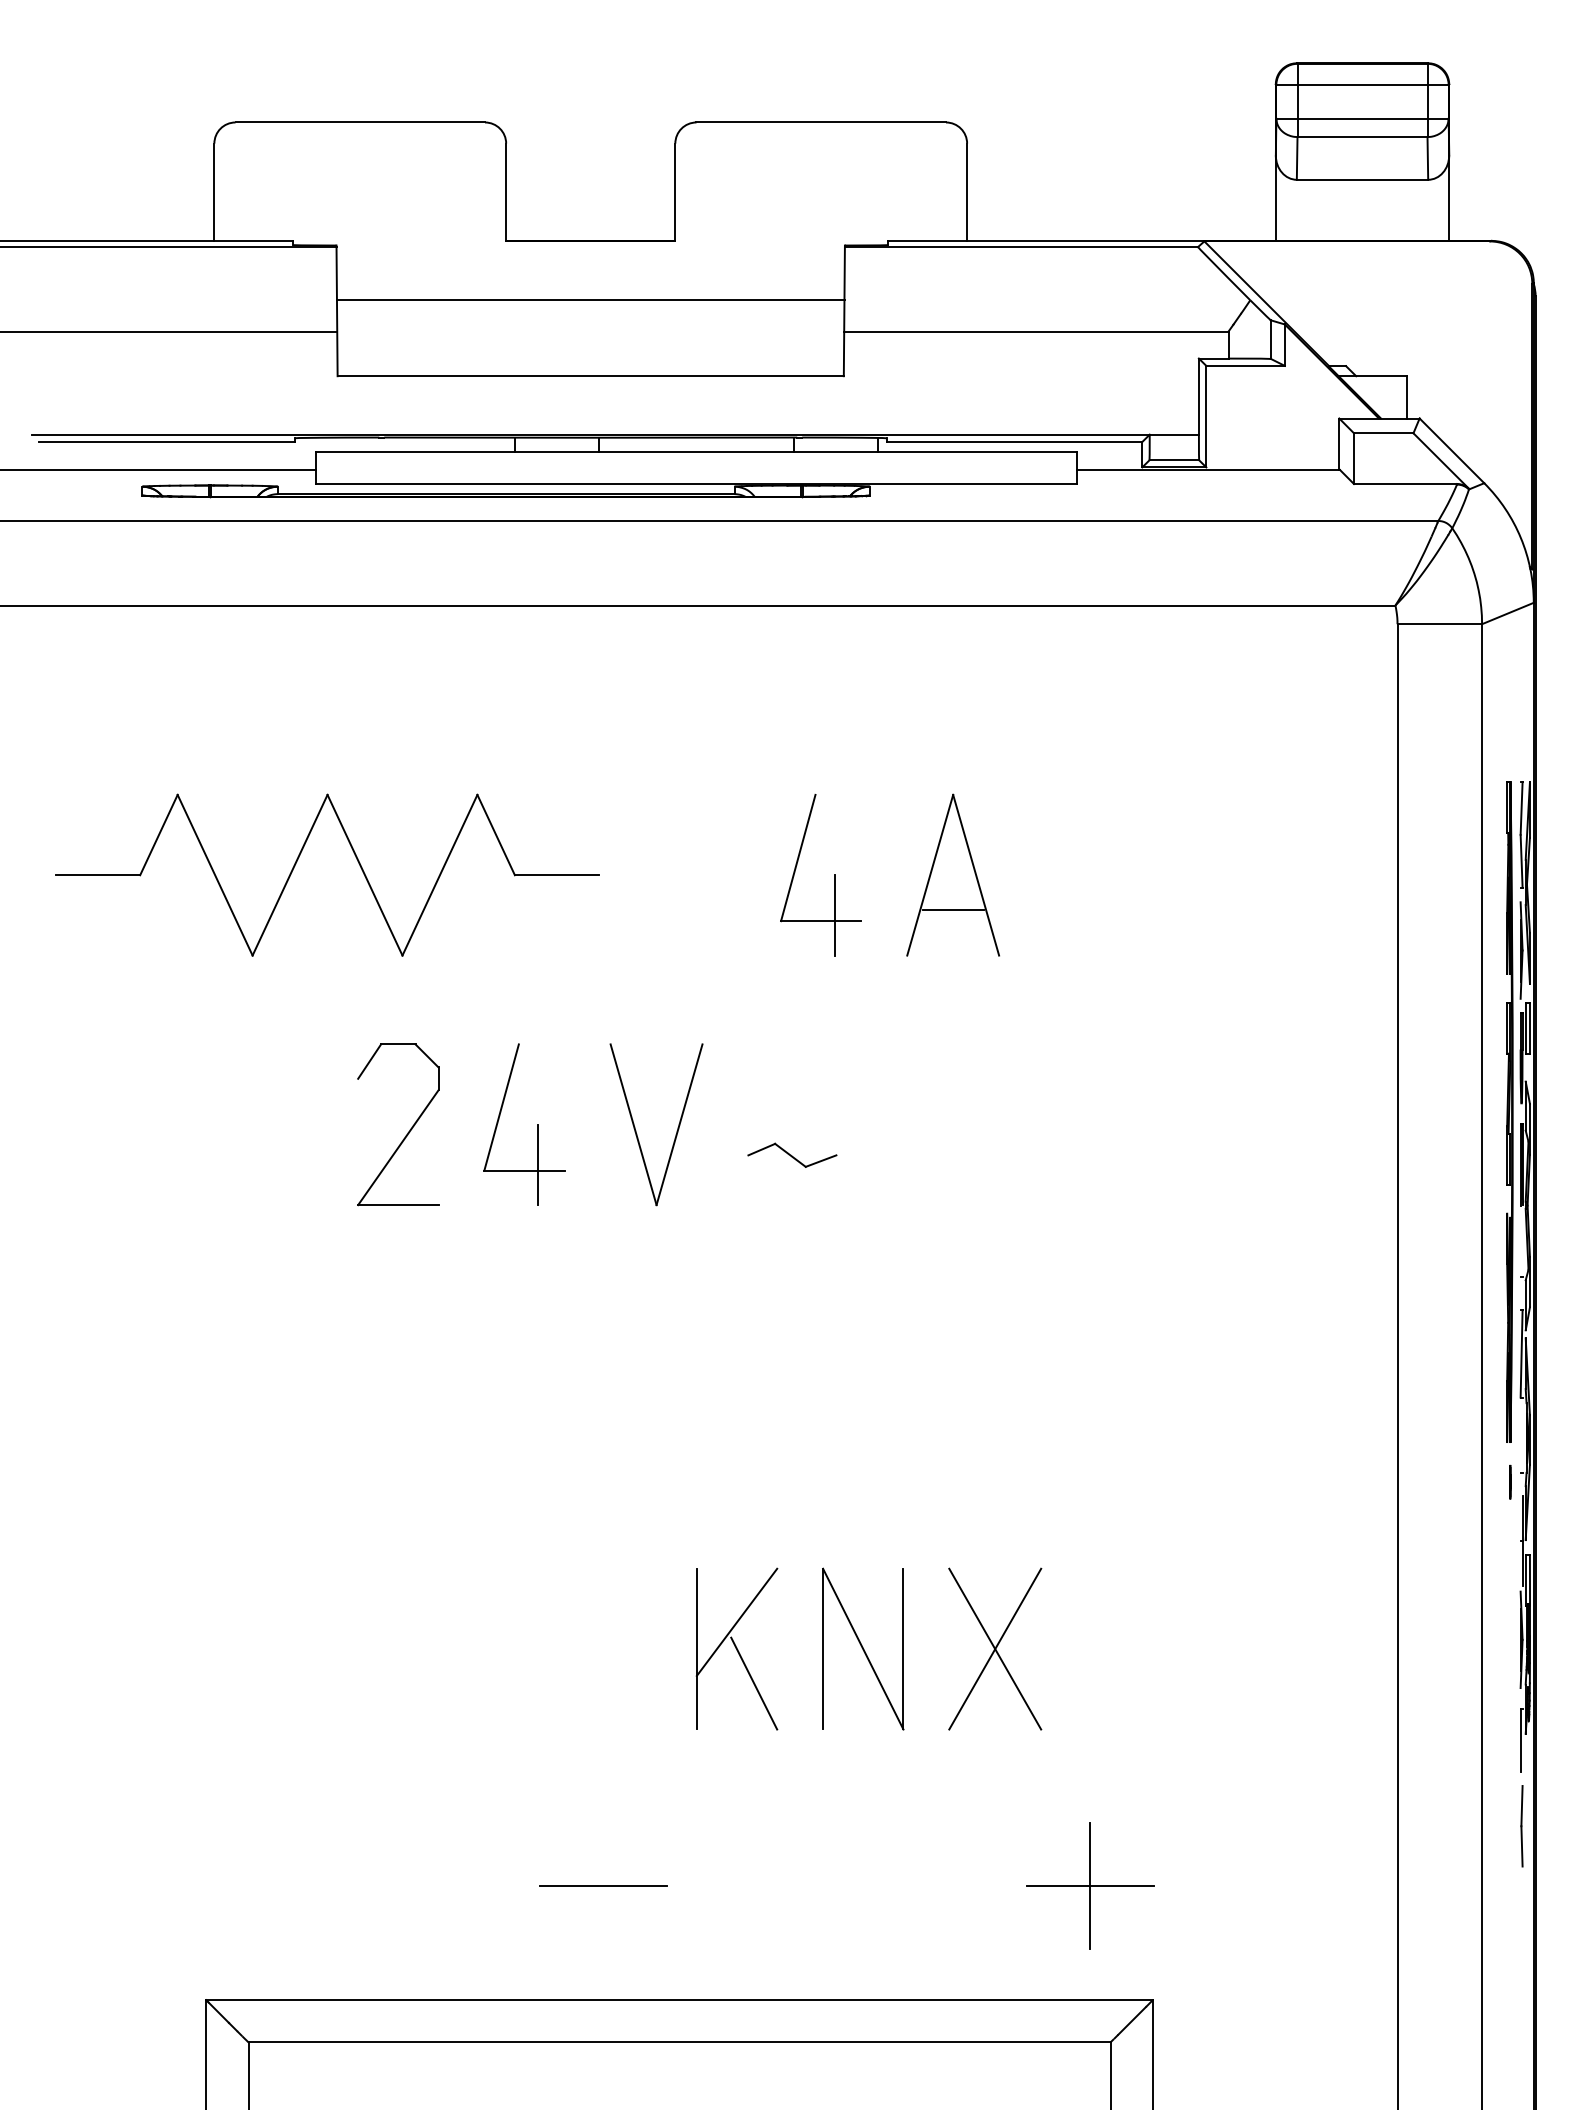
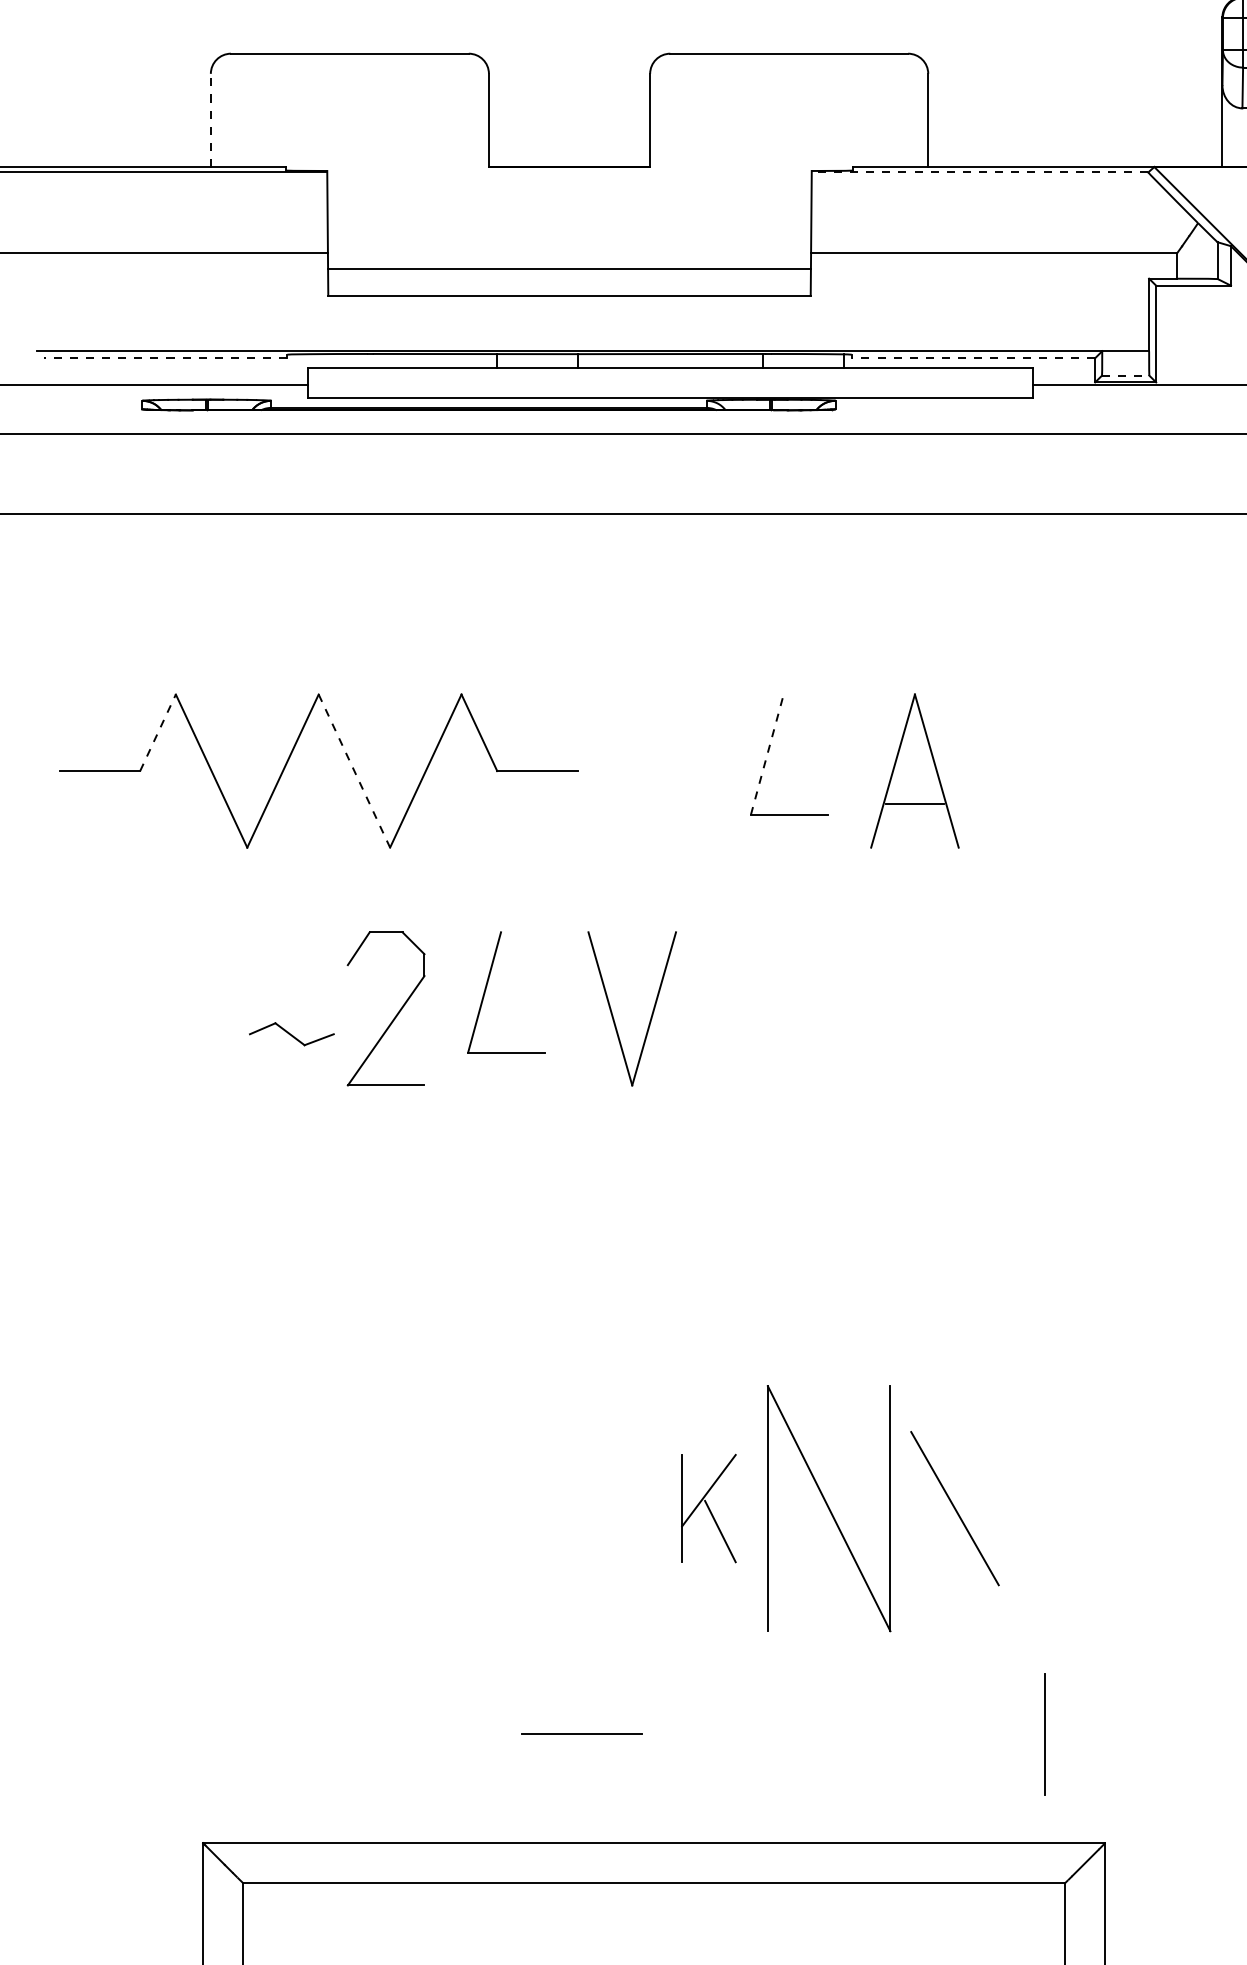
line: (214, 192) -> (210, 120), solid -> dashed
line: (1021, 247) -> (980, 172), solid -> dashed
line: (590, 300) -> (569, 269), moved
line: (166, 442) -> (165, 358), solid -> dashed
line: (1014, 442) -> (973, 358), solid -> dashed
line: (1174, 460) -> (1125, 375), solid -> dashed
line: (159, 834) -> (158, 732), solid -> dashed
line: (798, 857) -> (767, 754), solid -> dashed
line: (365, 875) -> (354, 771), solid -> dashed
line: (834, 915) -> (801, 809), removed
part: (792, 1154) -> (291, 1033), moved
line: (537, 1164) -> (518, 1046), removed
part: (736, 1648) -> (708, 1508), size x0.7
part: (863, 1648) -> (829, 1508), size x1.6
line: (995, 1648) -> (955, 1508), removed
line: (1089, 1885) -> (1044, 1733), removed

